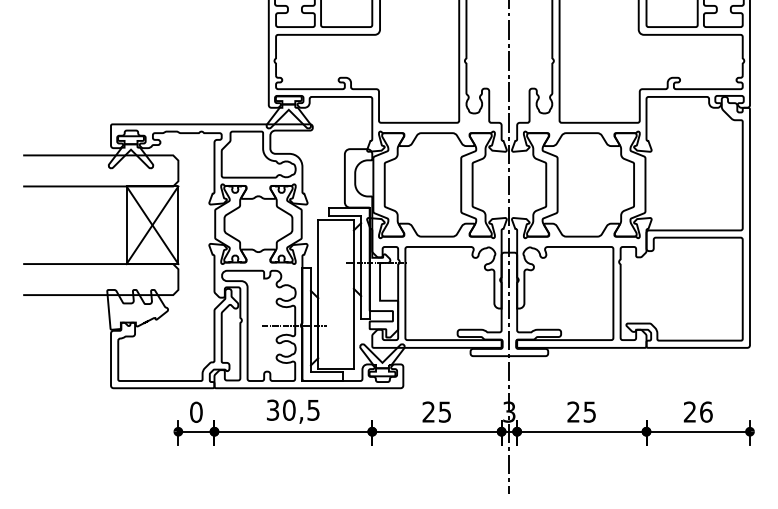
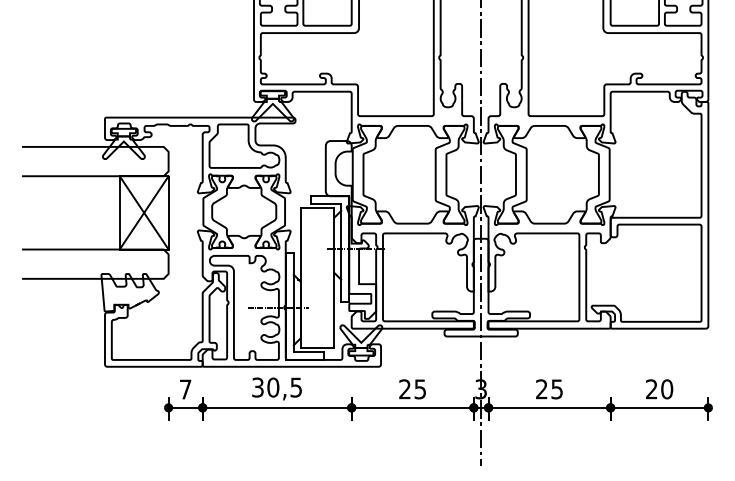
text: (706, 411) -> (667, 388), 26 -> 20
text: (196, 412) -> (185, 389), 0 -> 7

